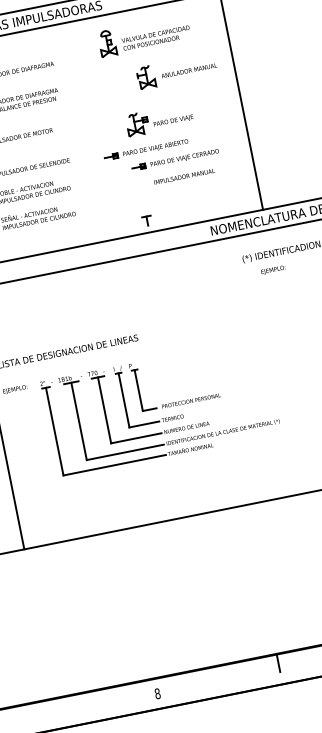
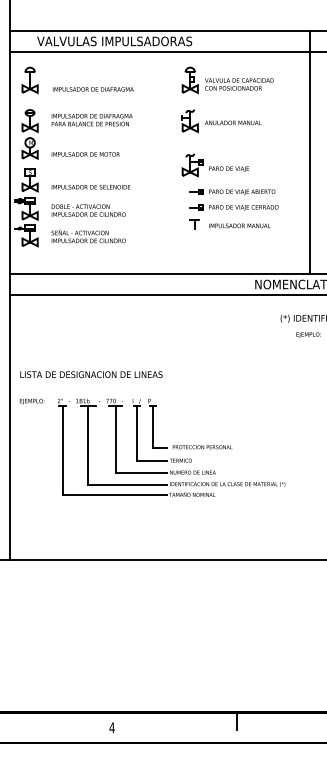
part: (177, 71) -> (221, 121), moved
part: (158, 120) -> (214, 165), moved
part: (146, 150) -> (232, 192), moved
part: (147, 221) -> (194, 224), moved
text: (156, 693) -> (111, 727), 8 -> 4

